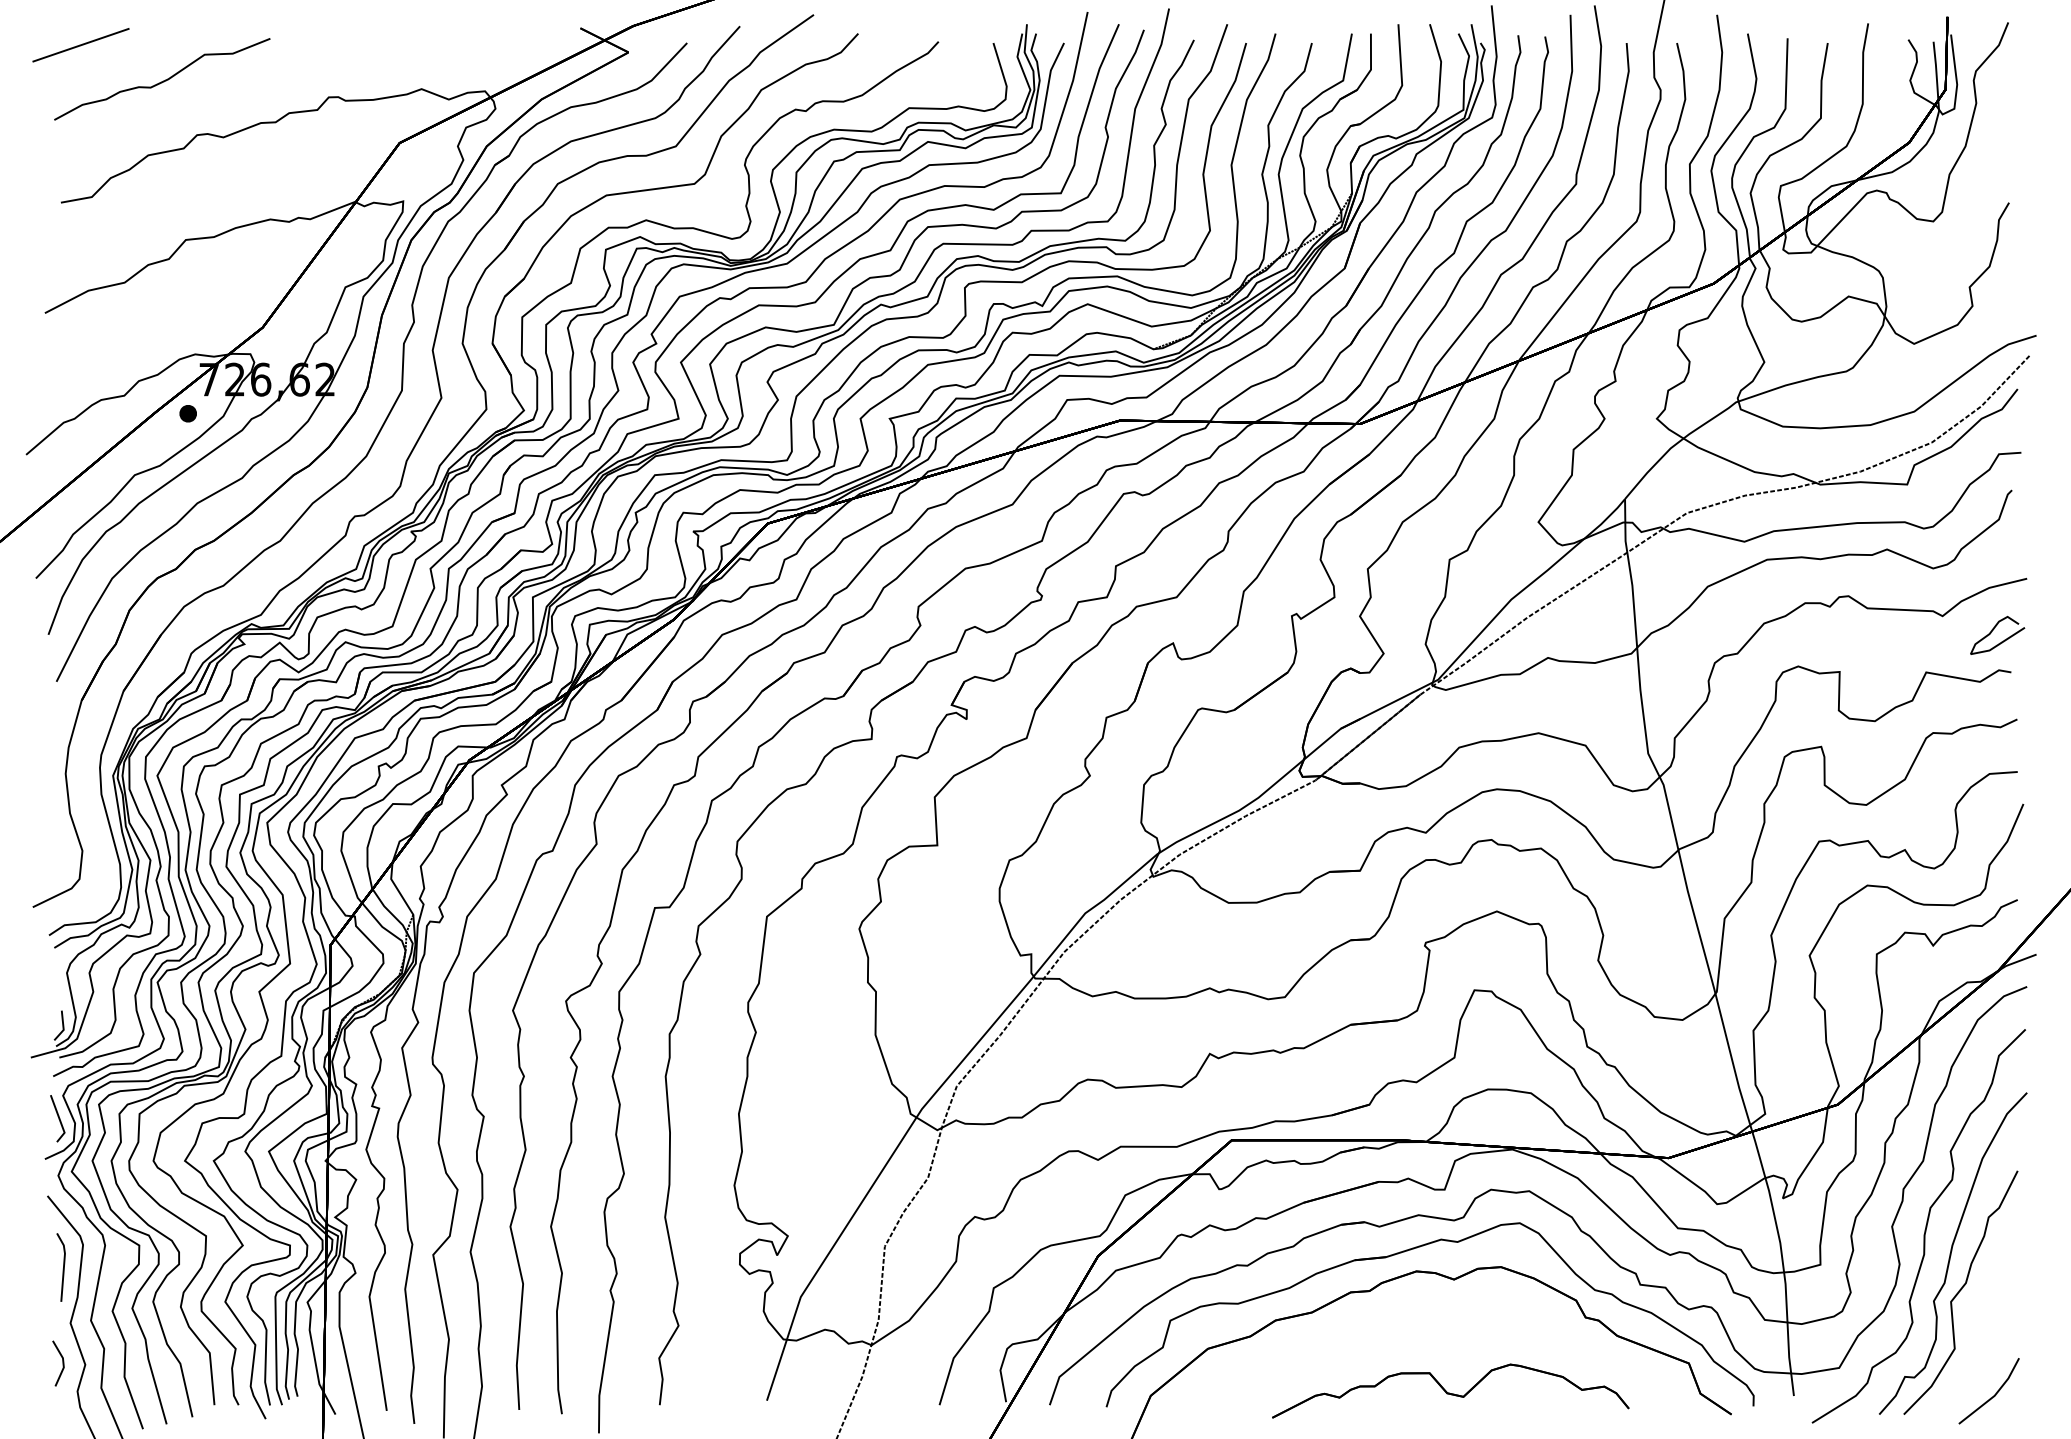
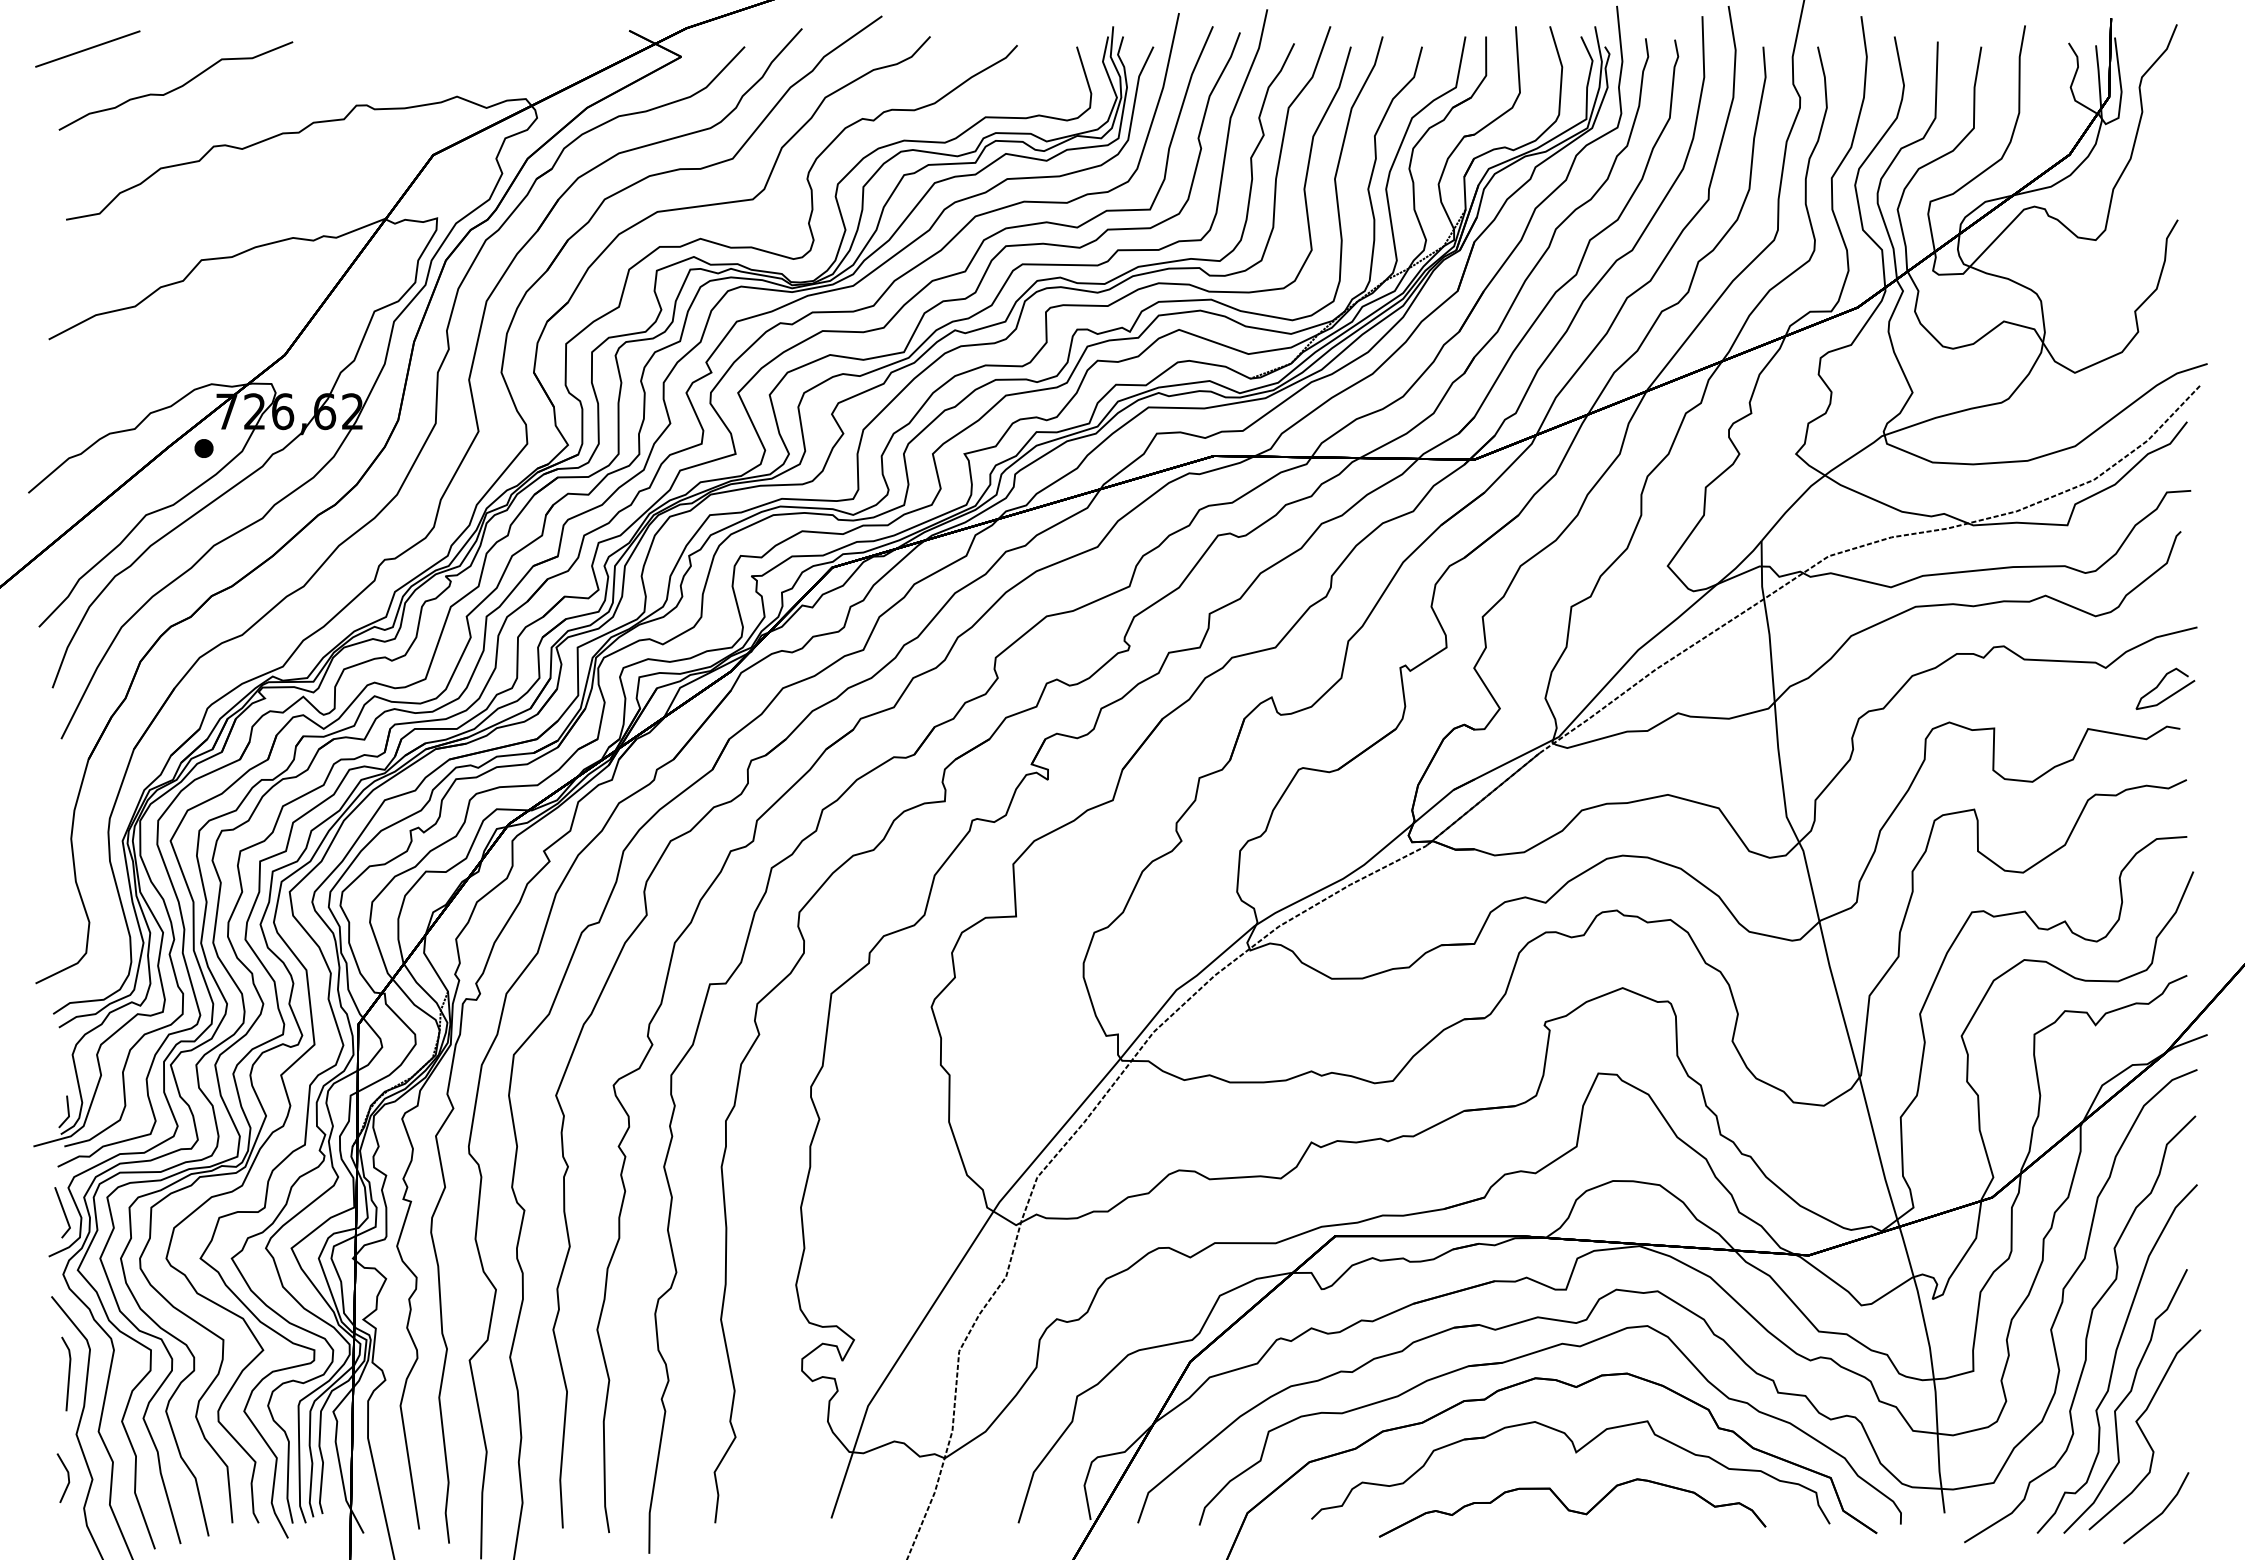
curve: (1976, 1319) -> (2142, 1430), added
part: (1453, 1340) -> (1575, 1453), added

